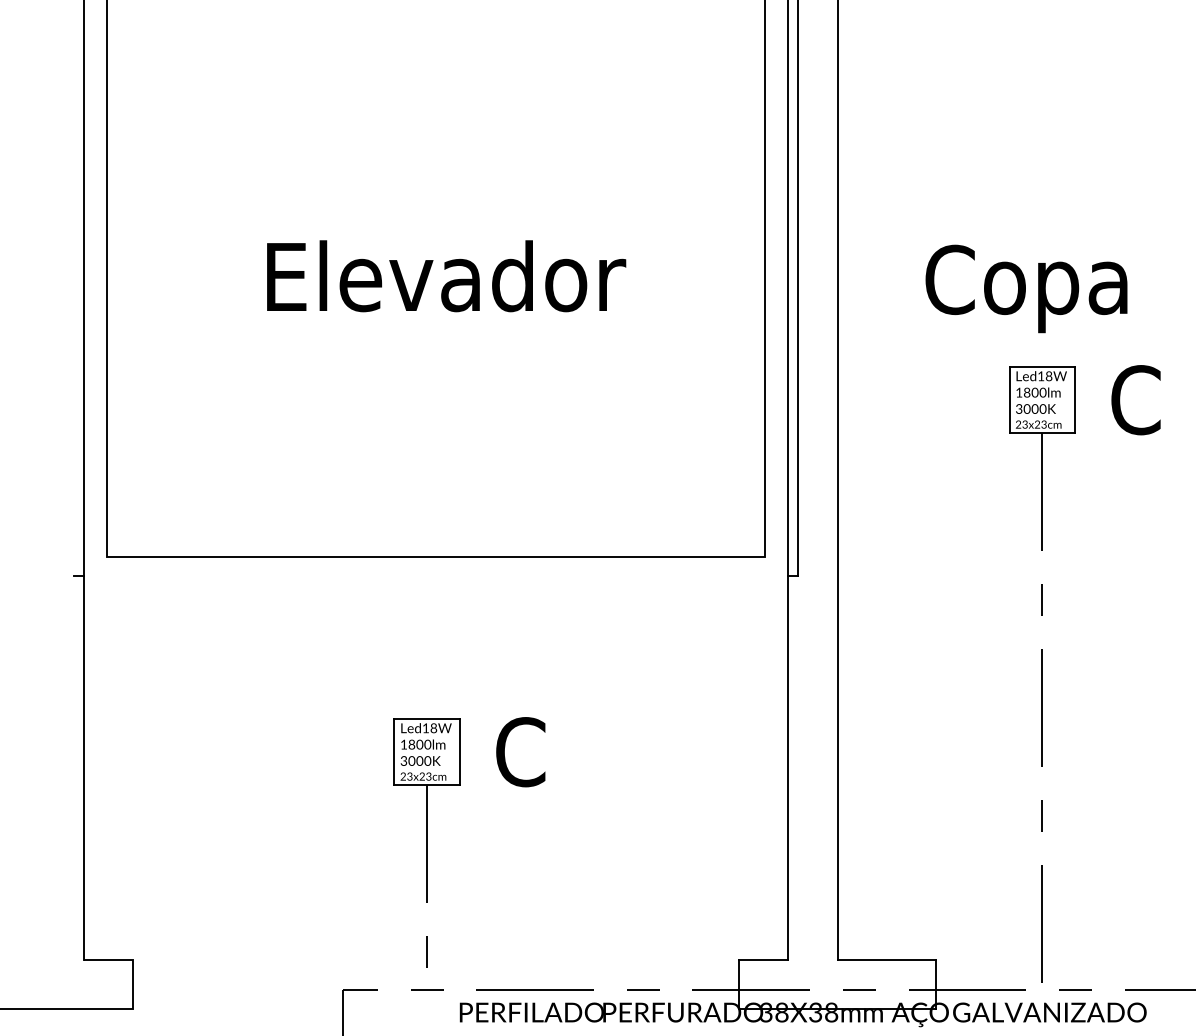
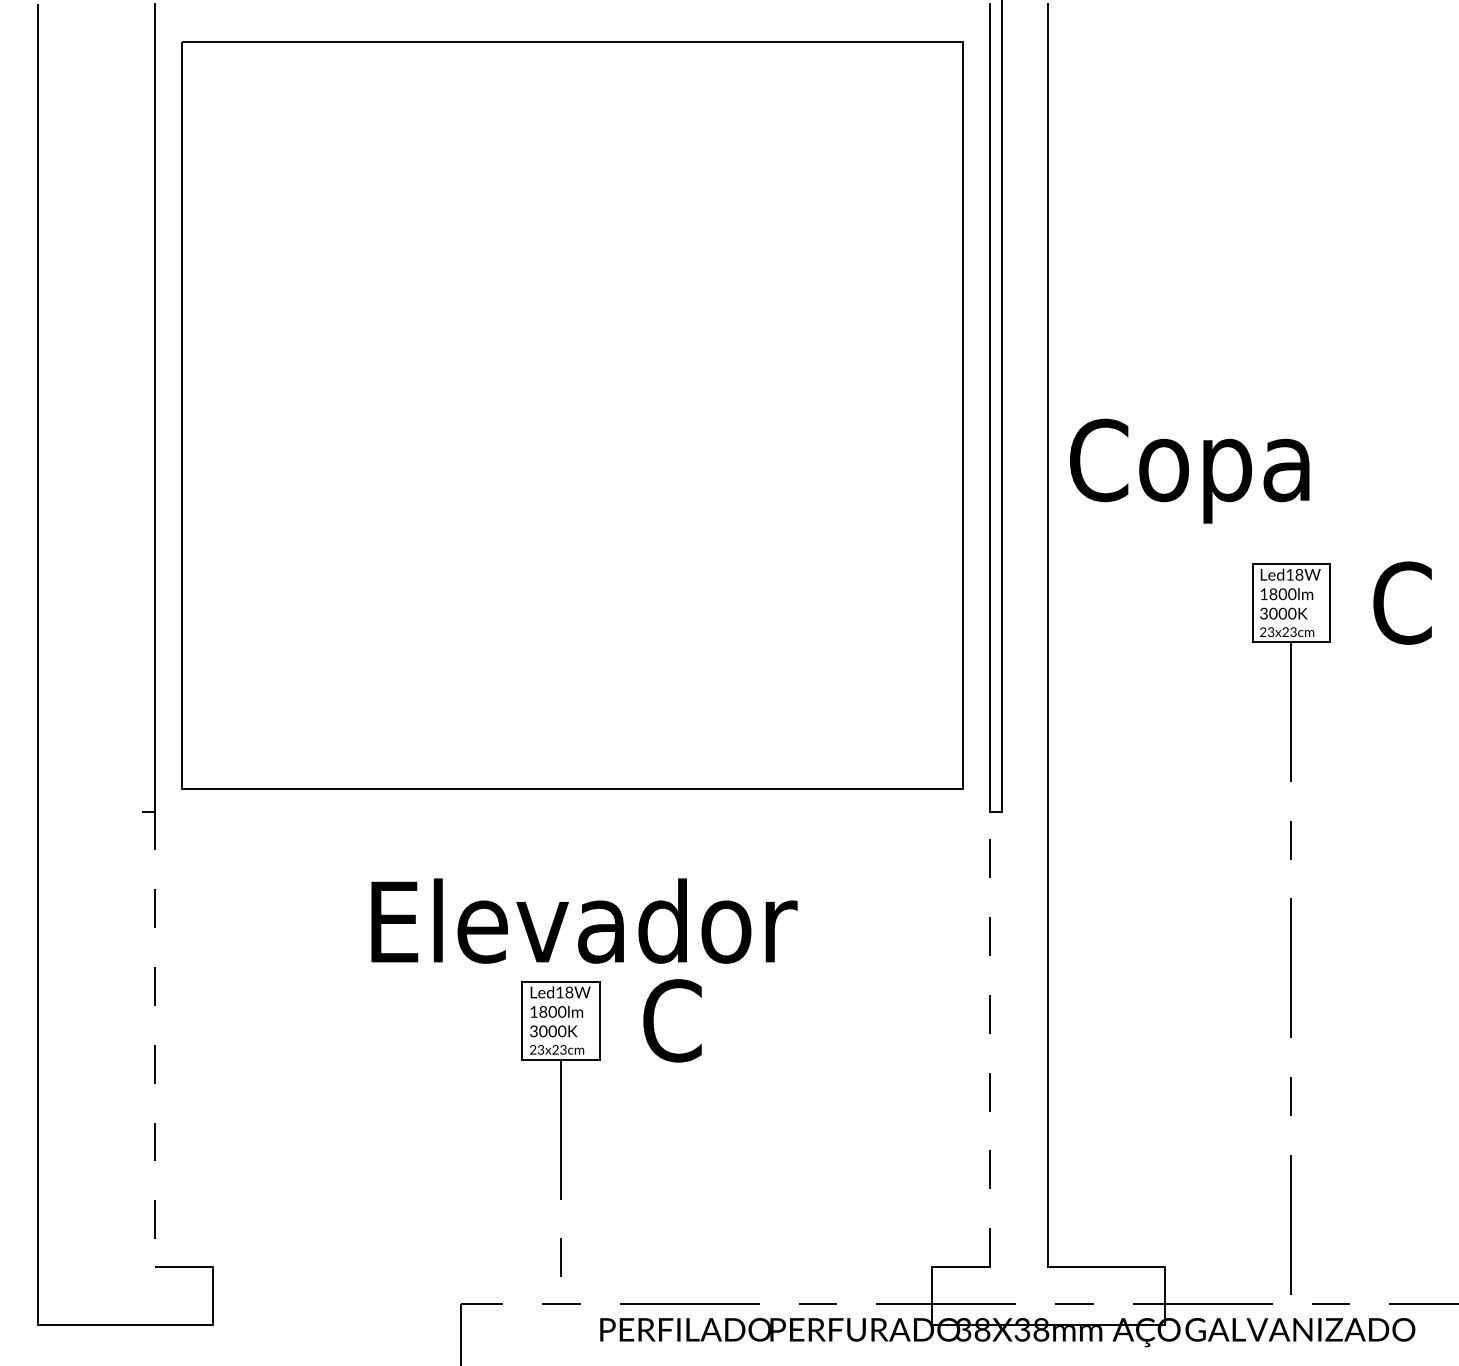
text: (446, 275) -> (584, 920), moved
text: (1026, 288) -> (1189, 470), moved
line: (84, 767) -> (154, 1039), solid -> dashed
line: (788, 767) -> (990, 1039), solid -> dashed

